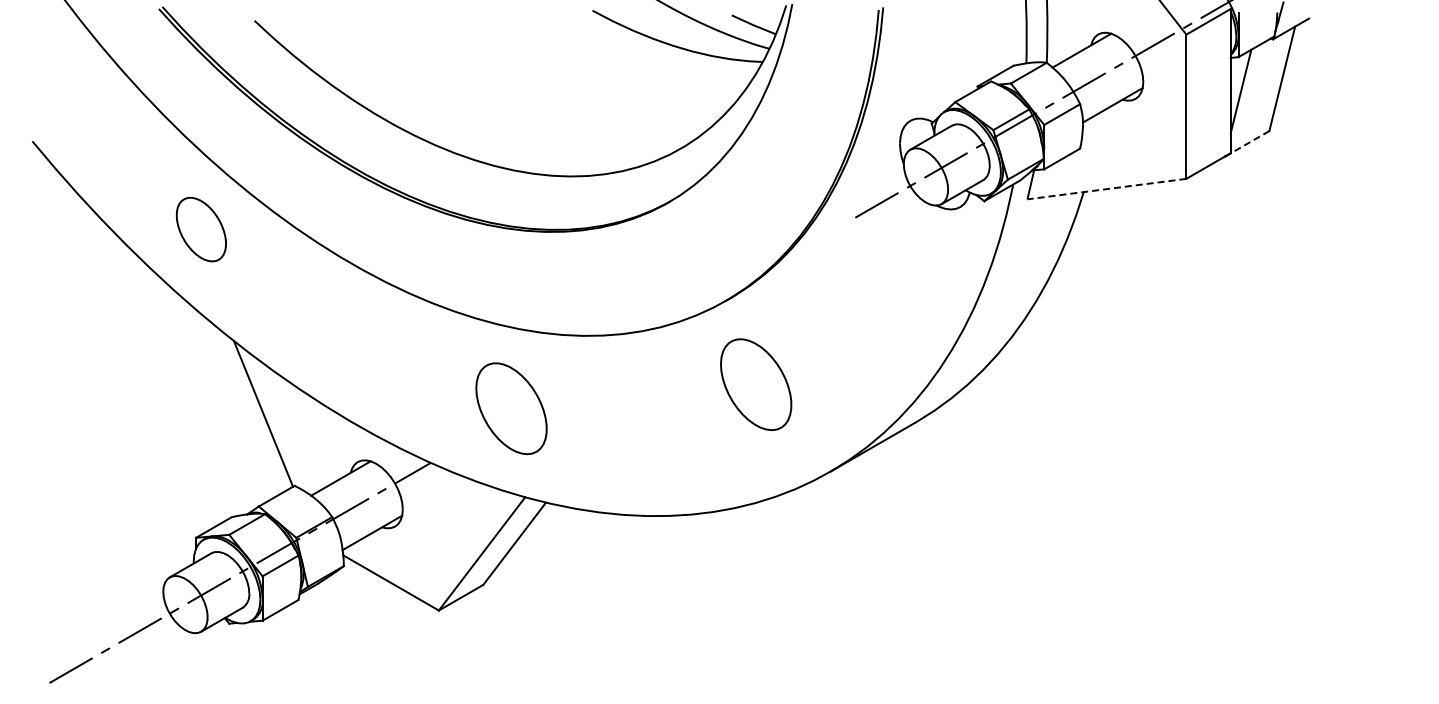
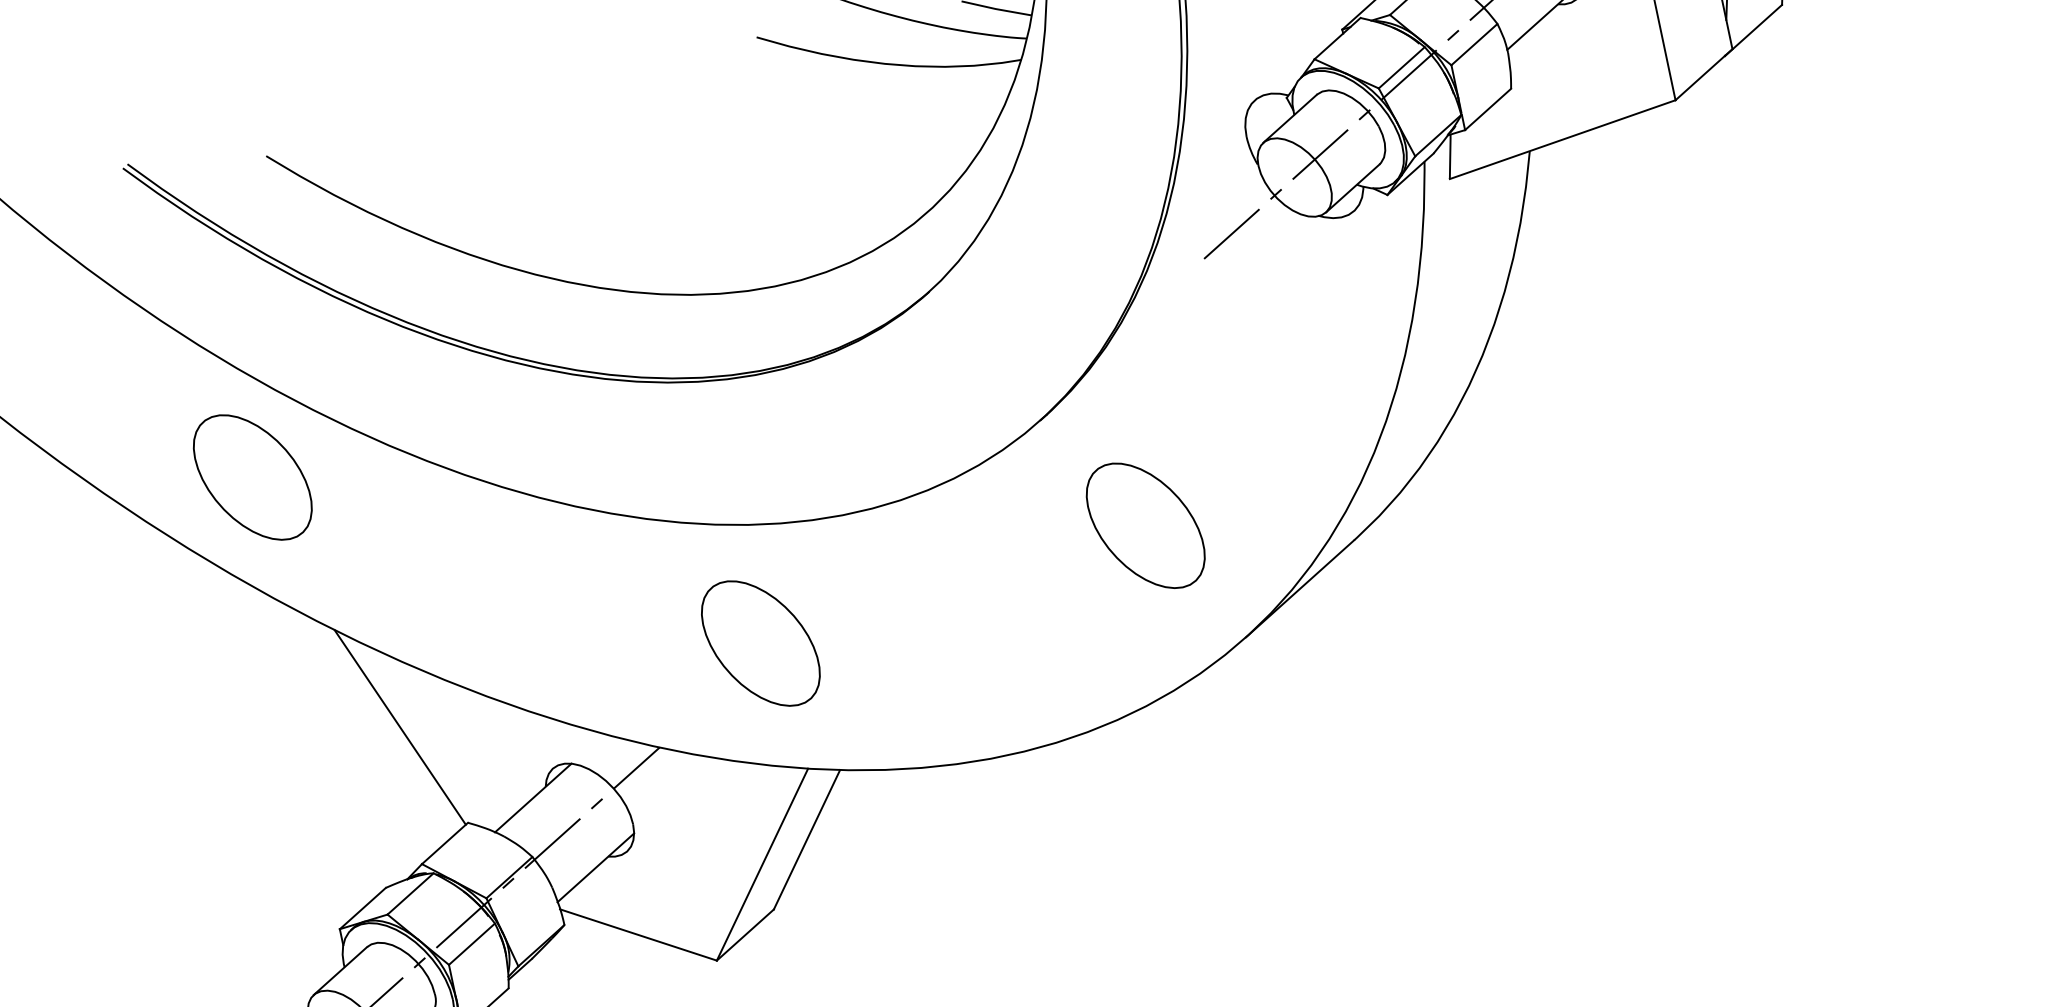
line: (1247, 143) -> (1753, 29), dashed -> solid
line: (1106, 189) -> (1562, 140), dashed -> solid
part: (201, 229) -> (253, 477), size x1.43
part: (756, 384) -> (1146, 525), moved

